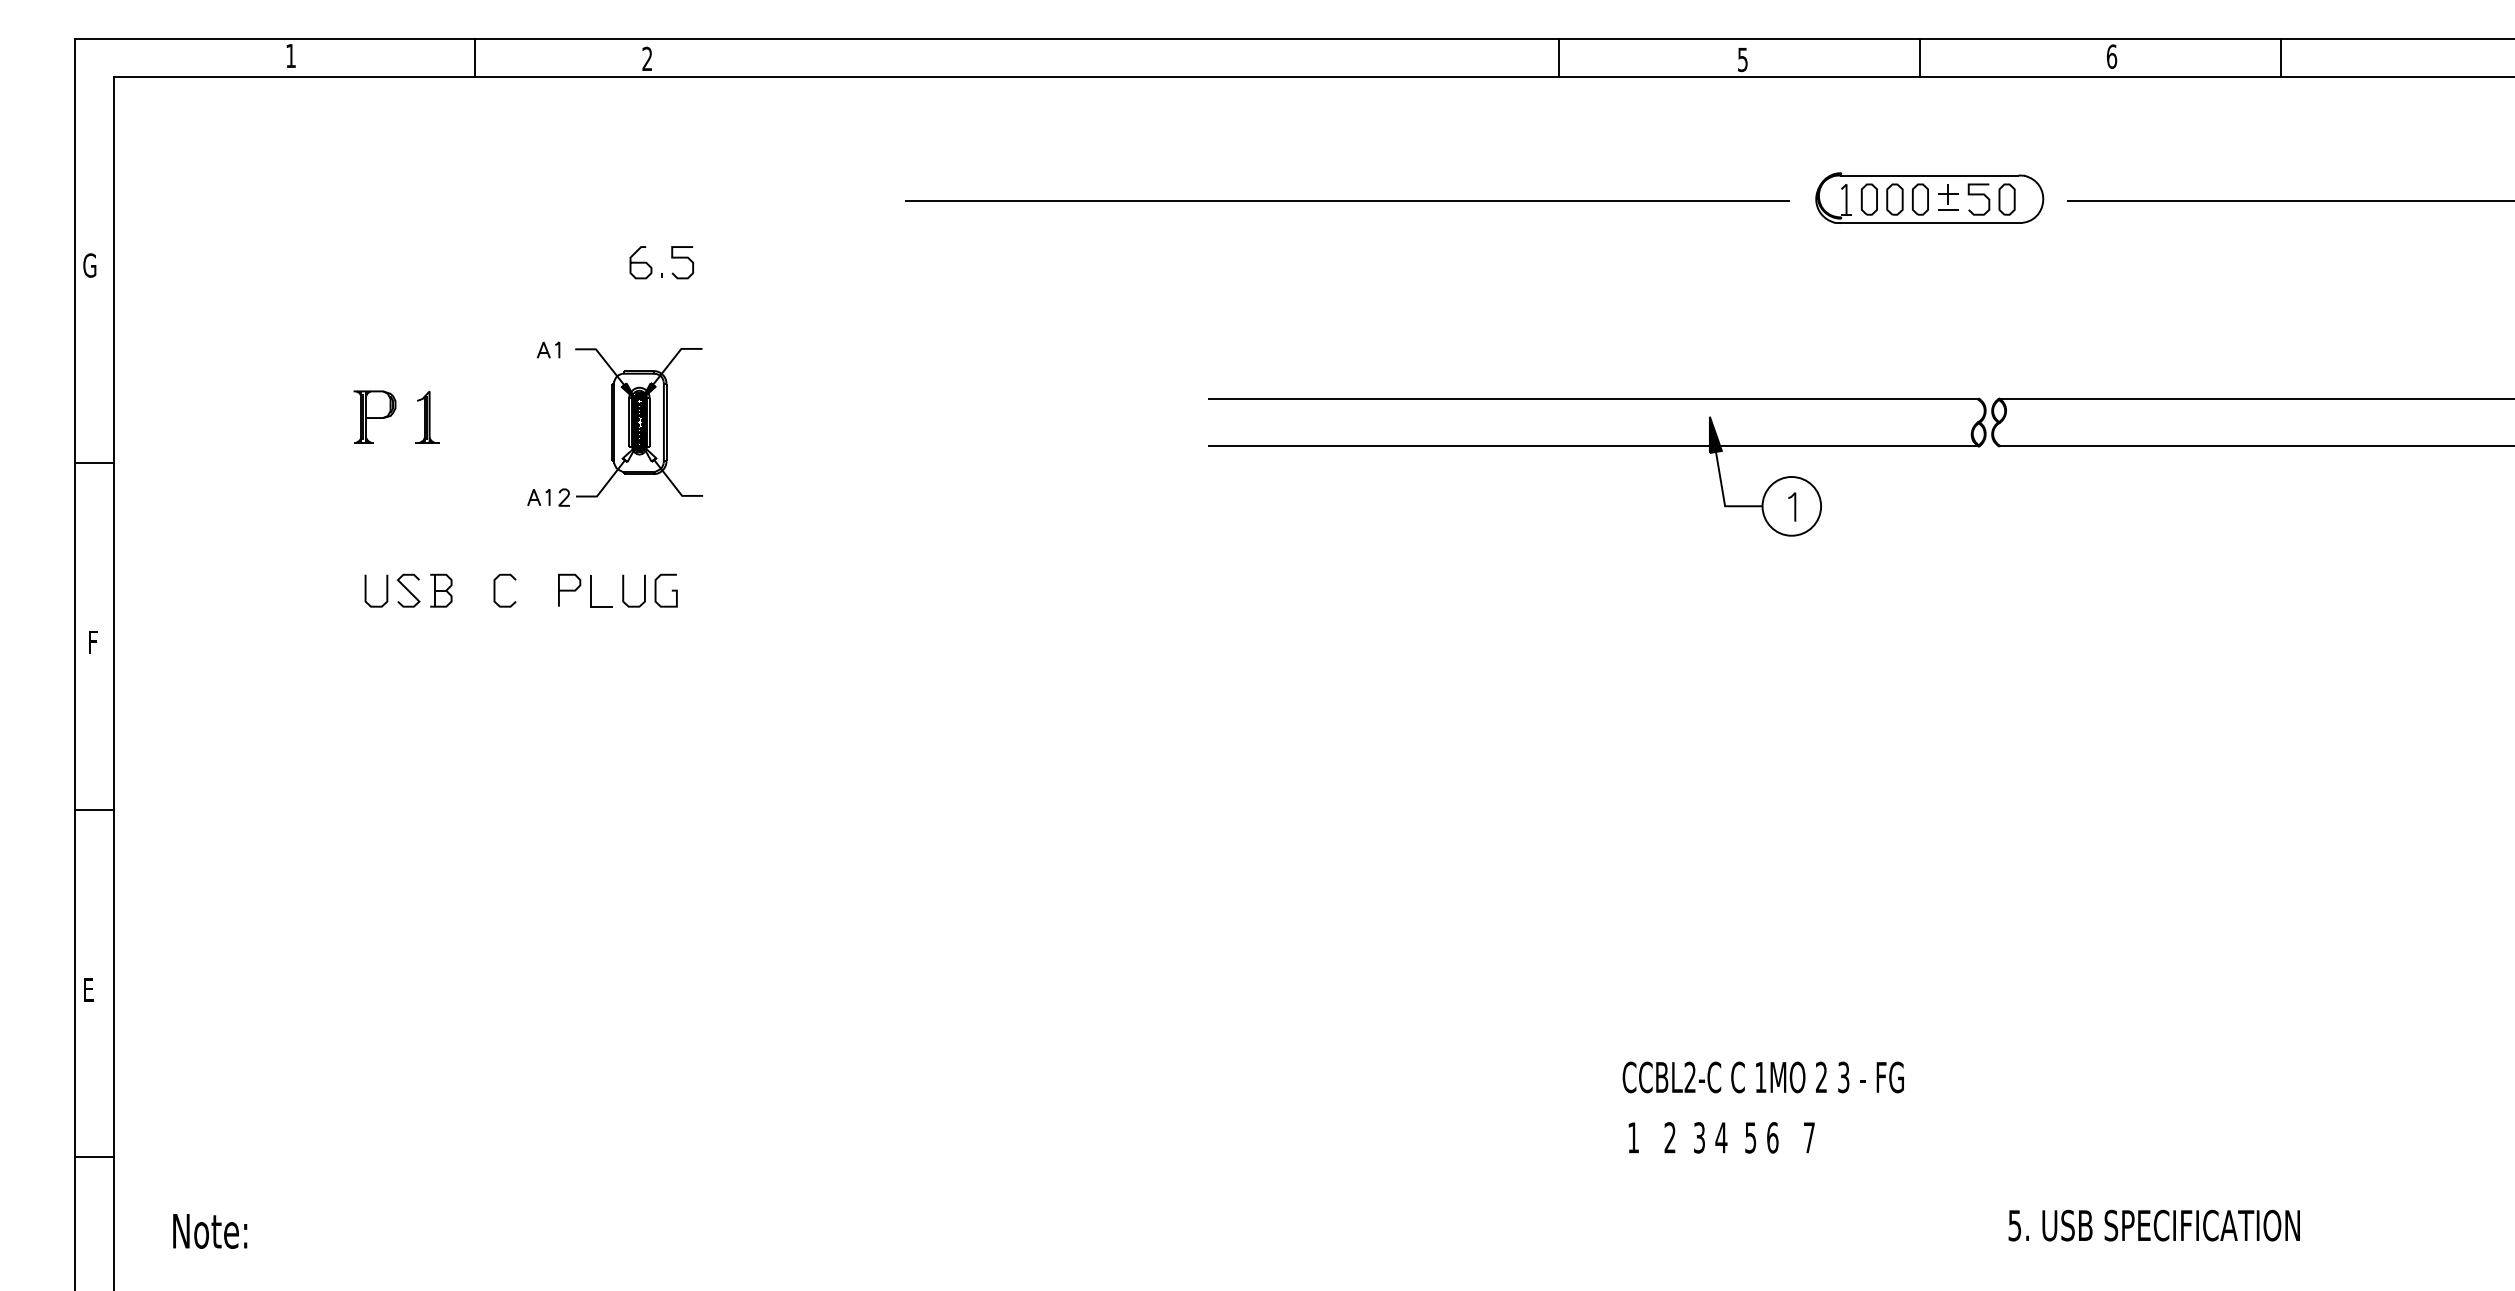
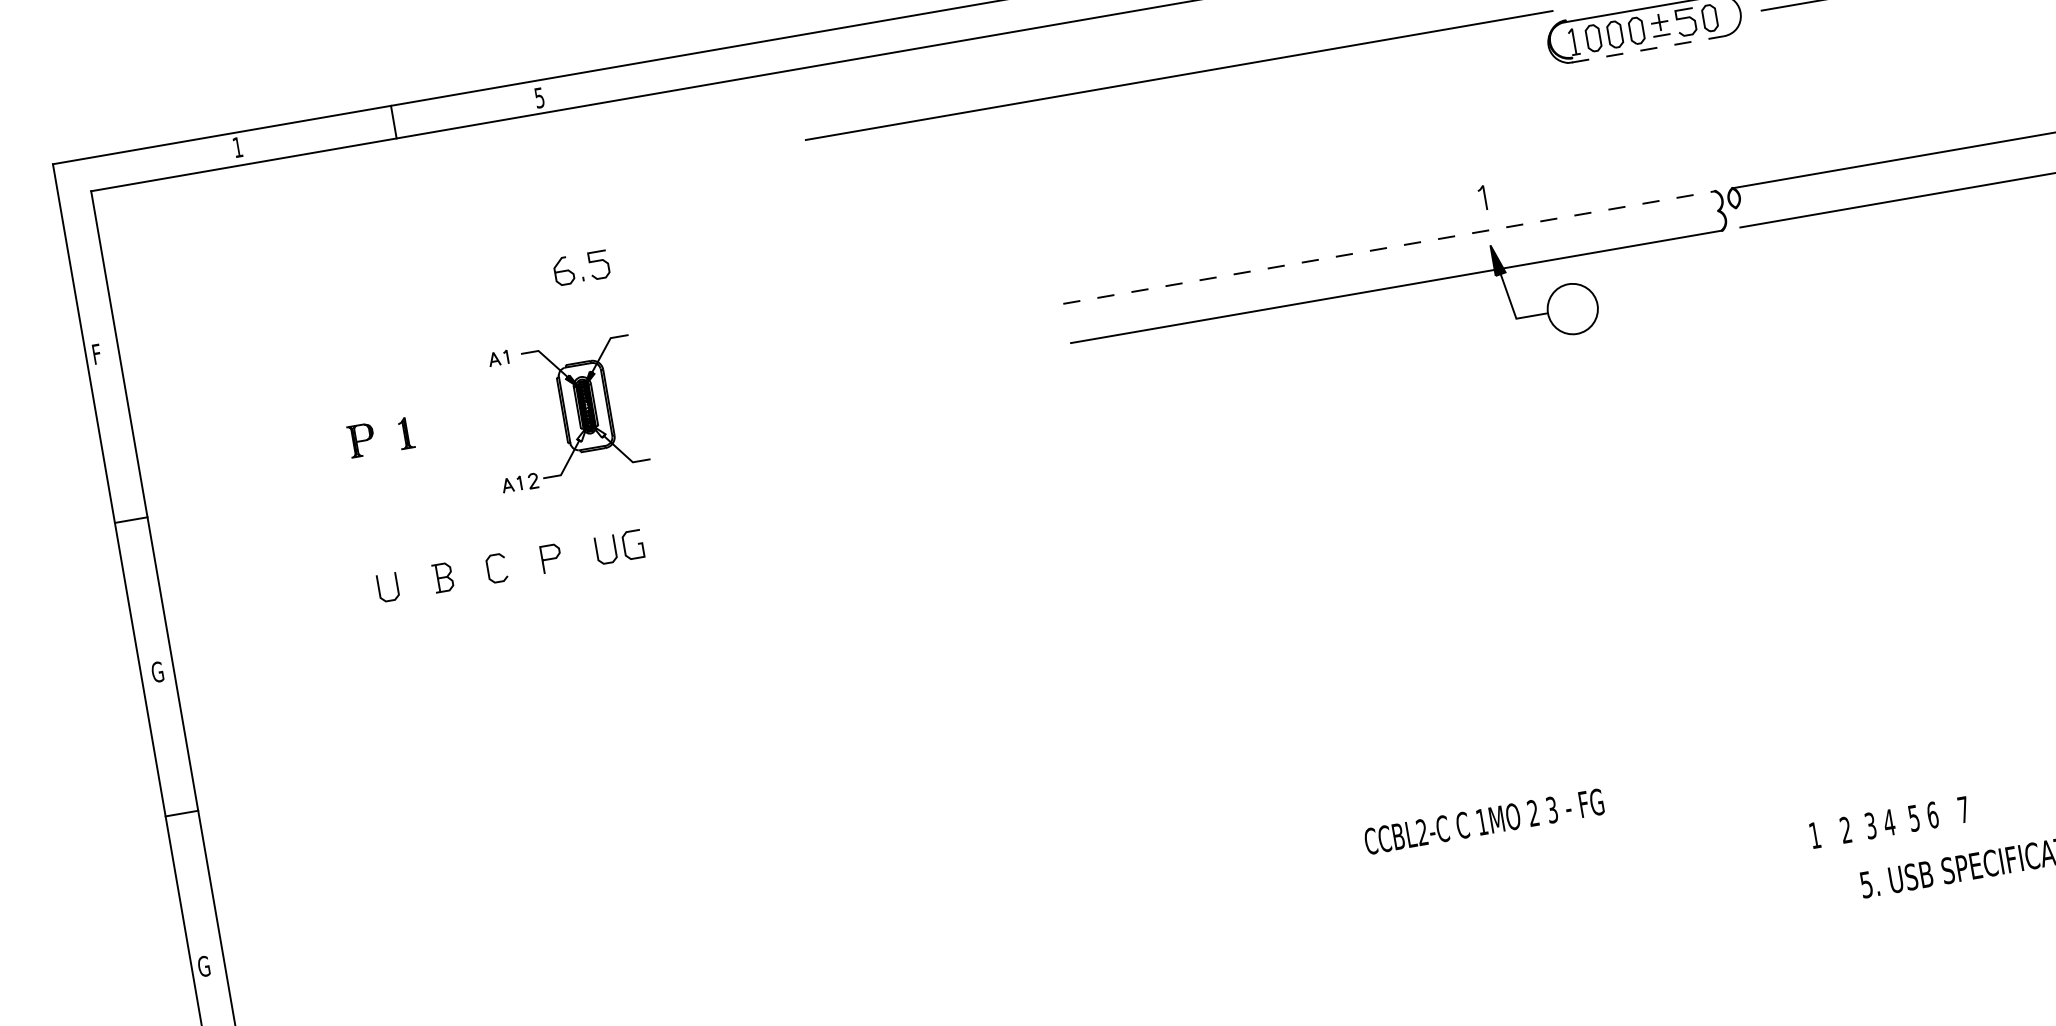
text: (647, 58) -> (539, 97), 2 -> 5
line: (1347, 200) -> (1179, 74), moved
line: (1929, 223) -> (1647, 49), solid -> dashed
text: (89, 265) -> (98, 354), G -> F
line: (1594, 399) -> (1390, 247), solid -> dashed
part: (374, 416) -> (361, 440), size x0.7
part: (427, 417) -> (406, 433), size x0.7
fill: (1975, 433) -> (1717, 220), removed
fill: (1995, 433) -> (1734, 217), removed
line: (1794, 506) -> (1484, 197), moved
curve: (408, 590) -> (415, 582), removed
line: (591, 591) -> (570, 556), removed
text: (94, 642) -> (157, 672), F -> G
text: (89, 989) -> (203, 966), E -> G
text: (1762, 1077) -> (1483, 821), moved
text: (1721, 1137) -> (1889, 822), moved

